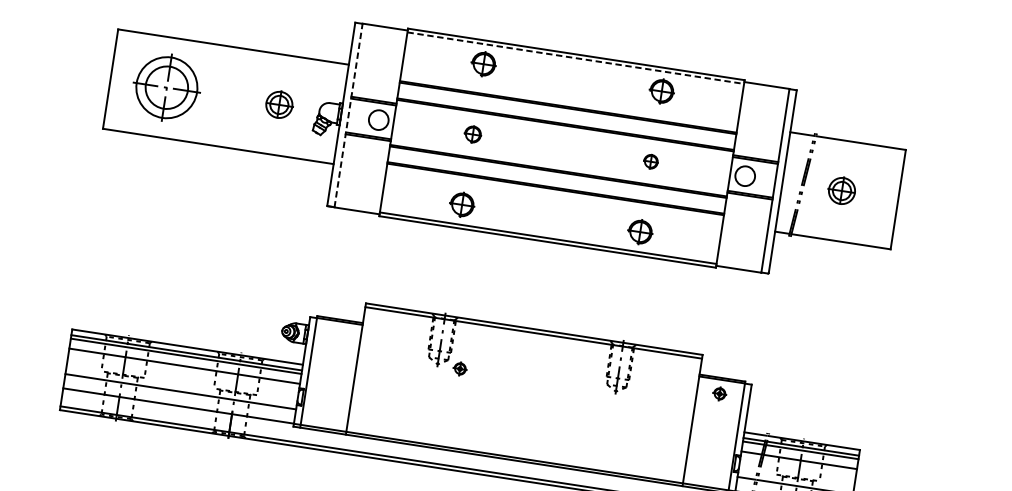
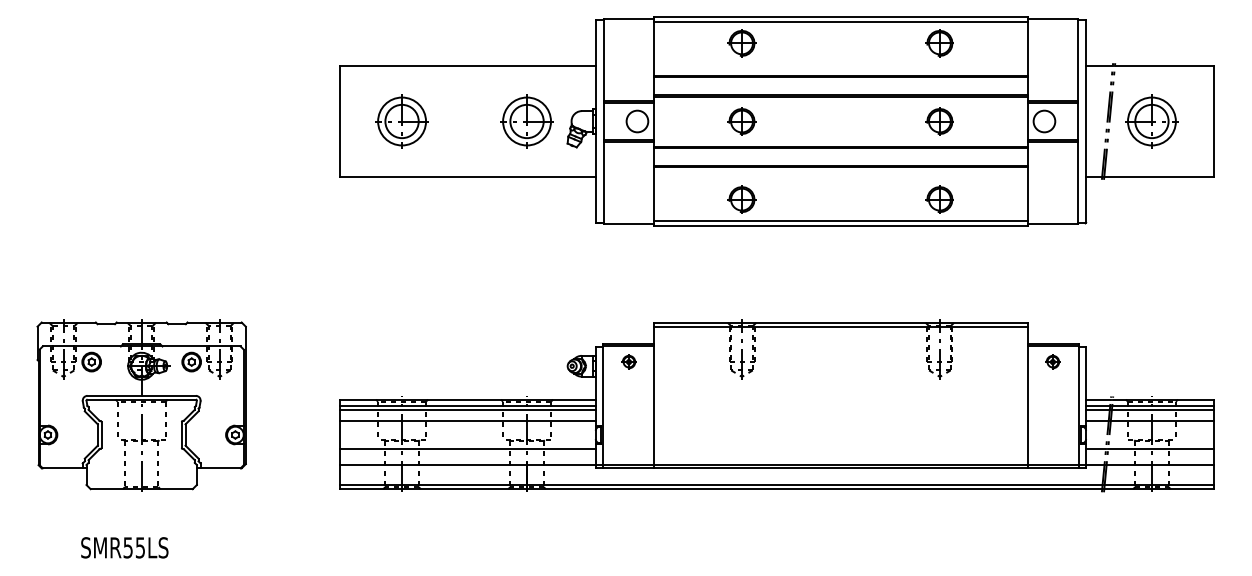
line: (575, 58) -> (840, 21), dashed -> solid
part: (166, 87) -> (401, 121), size x0.71
part: (278, 104) -> (526, 121), size x1.67
line: (348, 115) -> (603, 121), dashed -> solid
part: (472, 134) -> (741, 121), size x1.43
part: (650, 161) -> (939, 121), size x1.67
part: (841, 190) -> (1151, 121), size x1.67
part: (459, 368) -> (628, 361), moved

